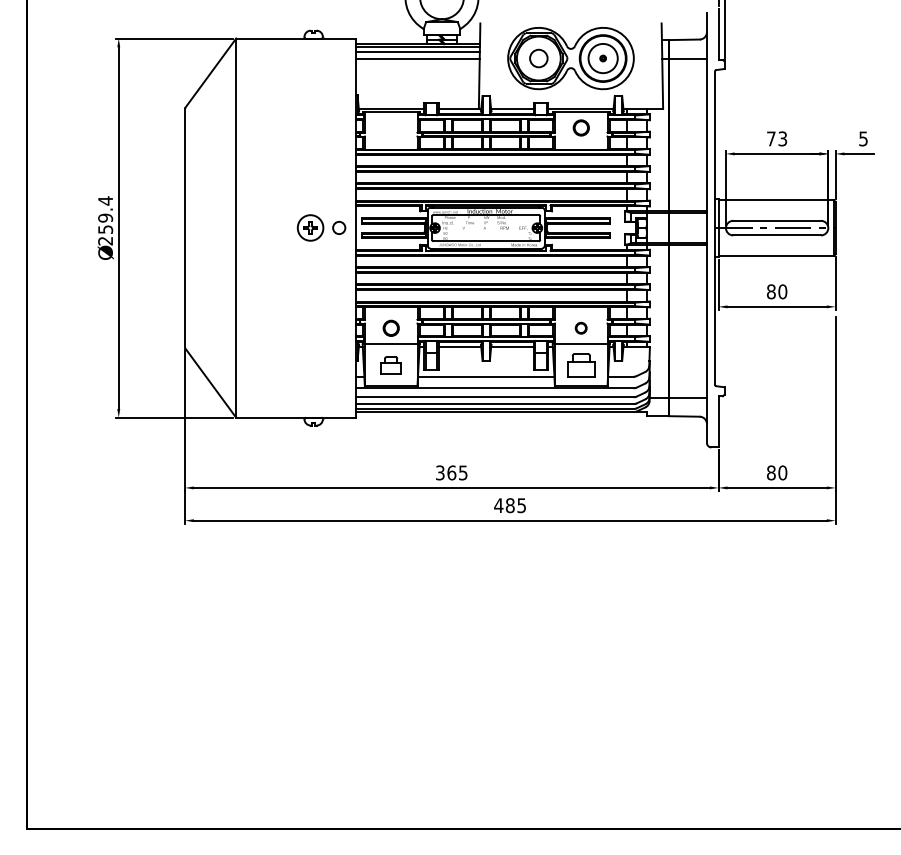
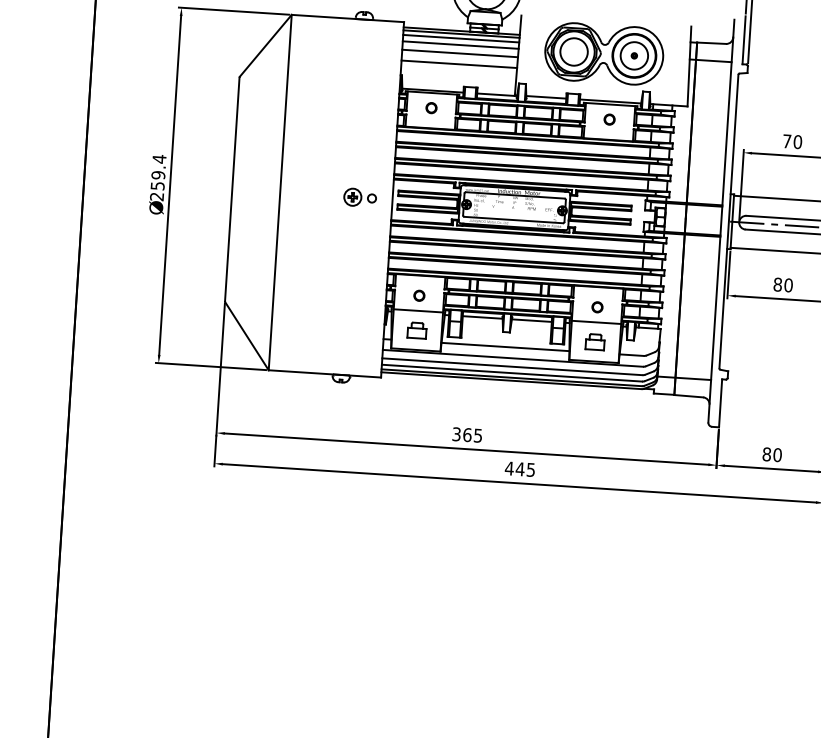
circle: (538, 58) -> (573, 51), size x1.67
line: (417, 67) -> (459, 53), added
line: (417, 79) -> (459, 64), added
part: (390, 127) -> (430, 107), added
part: (580, 127) -> (608, 119), size x0.71
text: (782, 138) -> (797, 141), 73 -> 70
part: (321, 228) -> (360, 198), size x0.71
part: (390, 327) -> (418, 295), size x0.71
part: (580, 365) -> (594, 342), size x0.71
text: (509, 505) -> (519, 469), 485 -> 445

